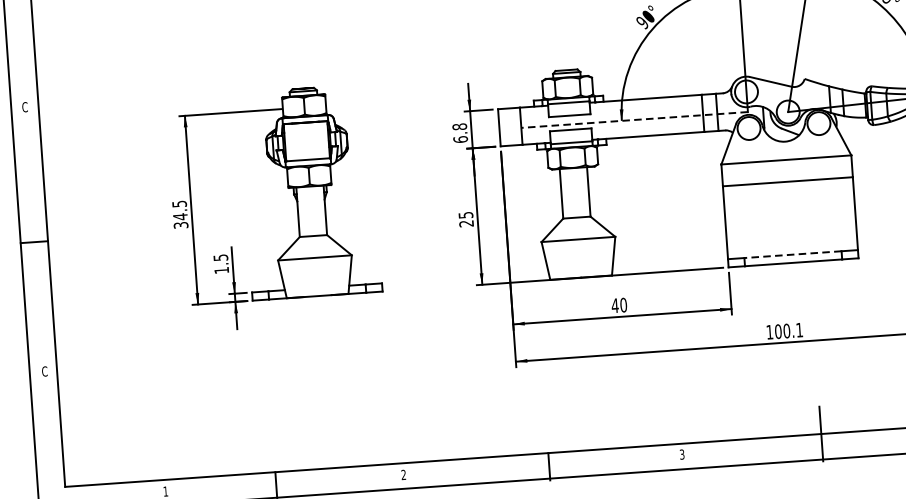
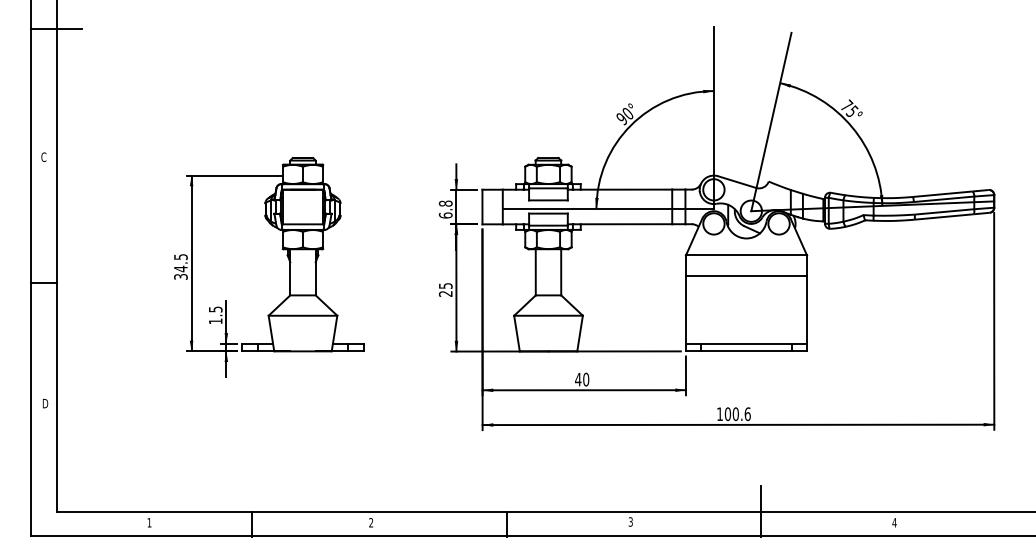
line: (634, 119) -> (608, 208), dashed -> solid
line: (792, 254) -> (746, 343), dashed -> solid
text: (799, 330) -> (747, 414), 100.1 -> 100.6
text: (45, 371) -> (45, 403), C -> D

